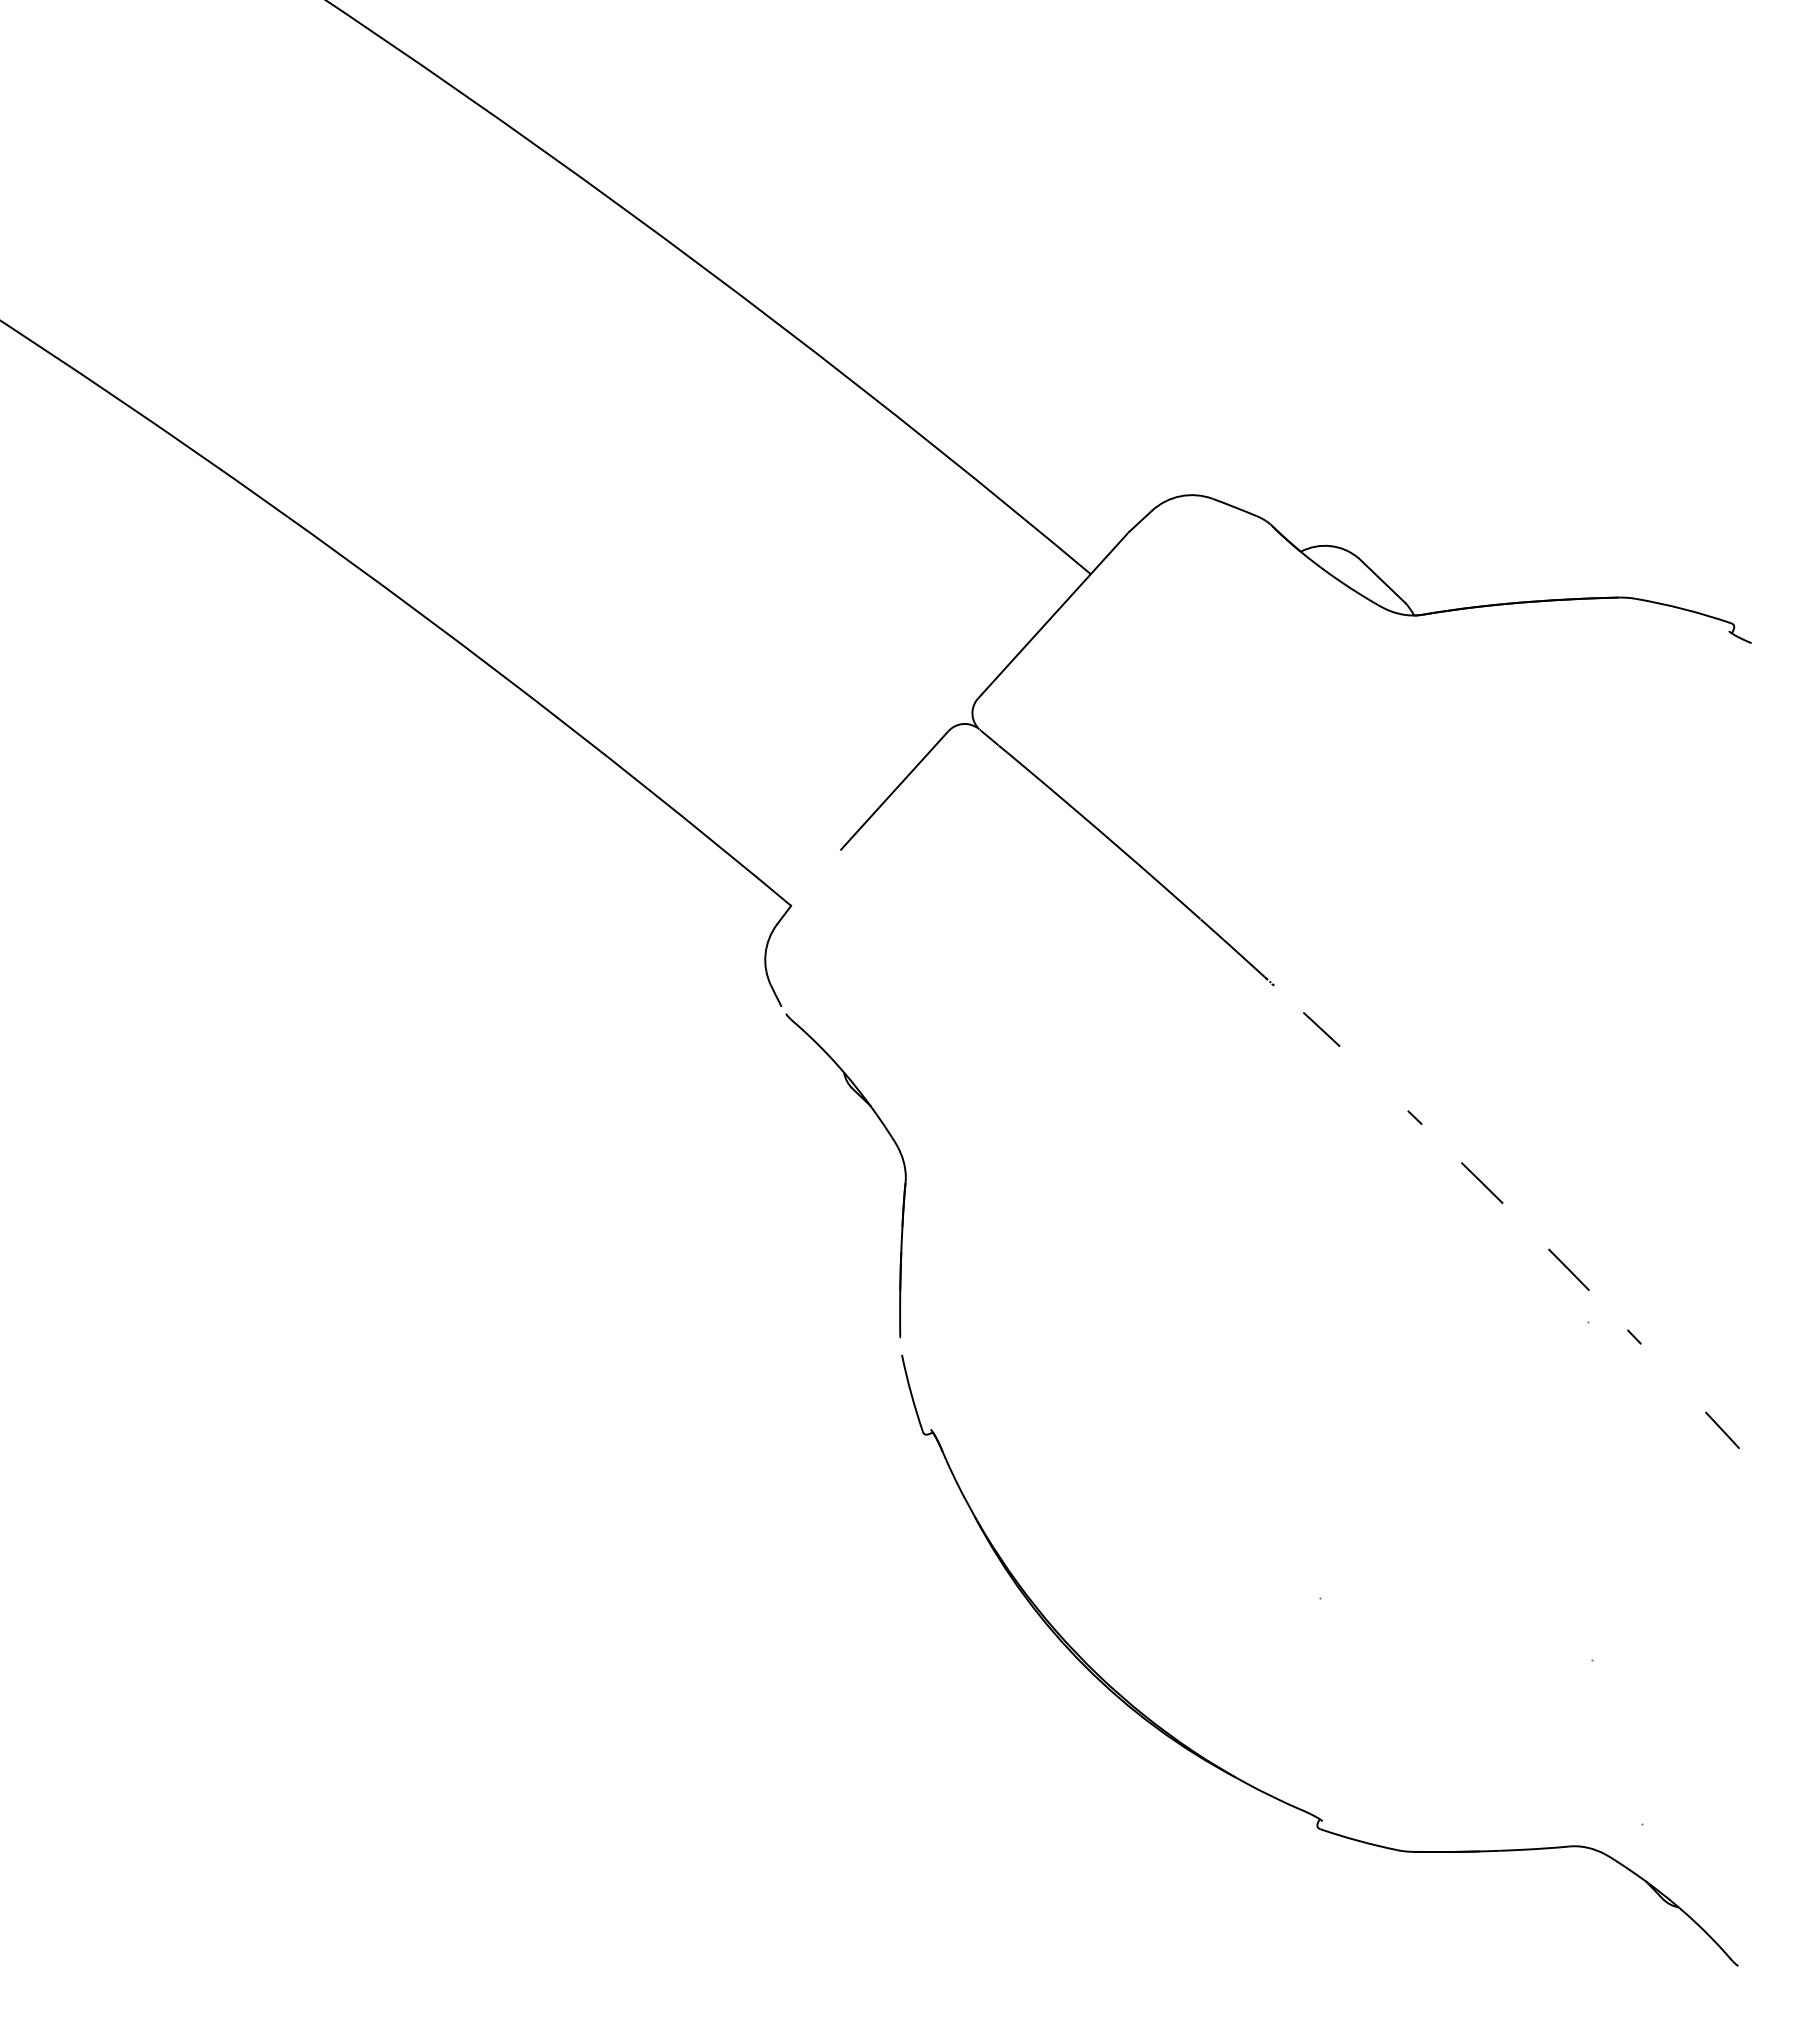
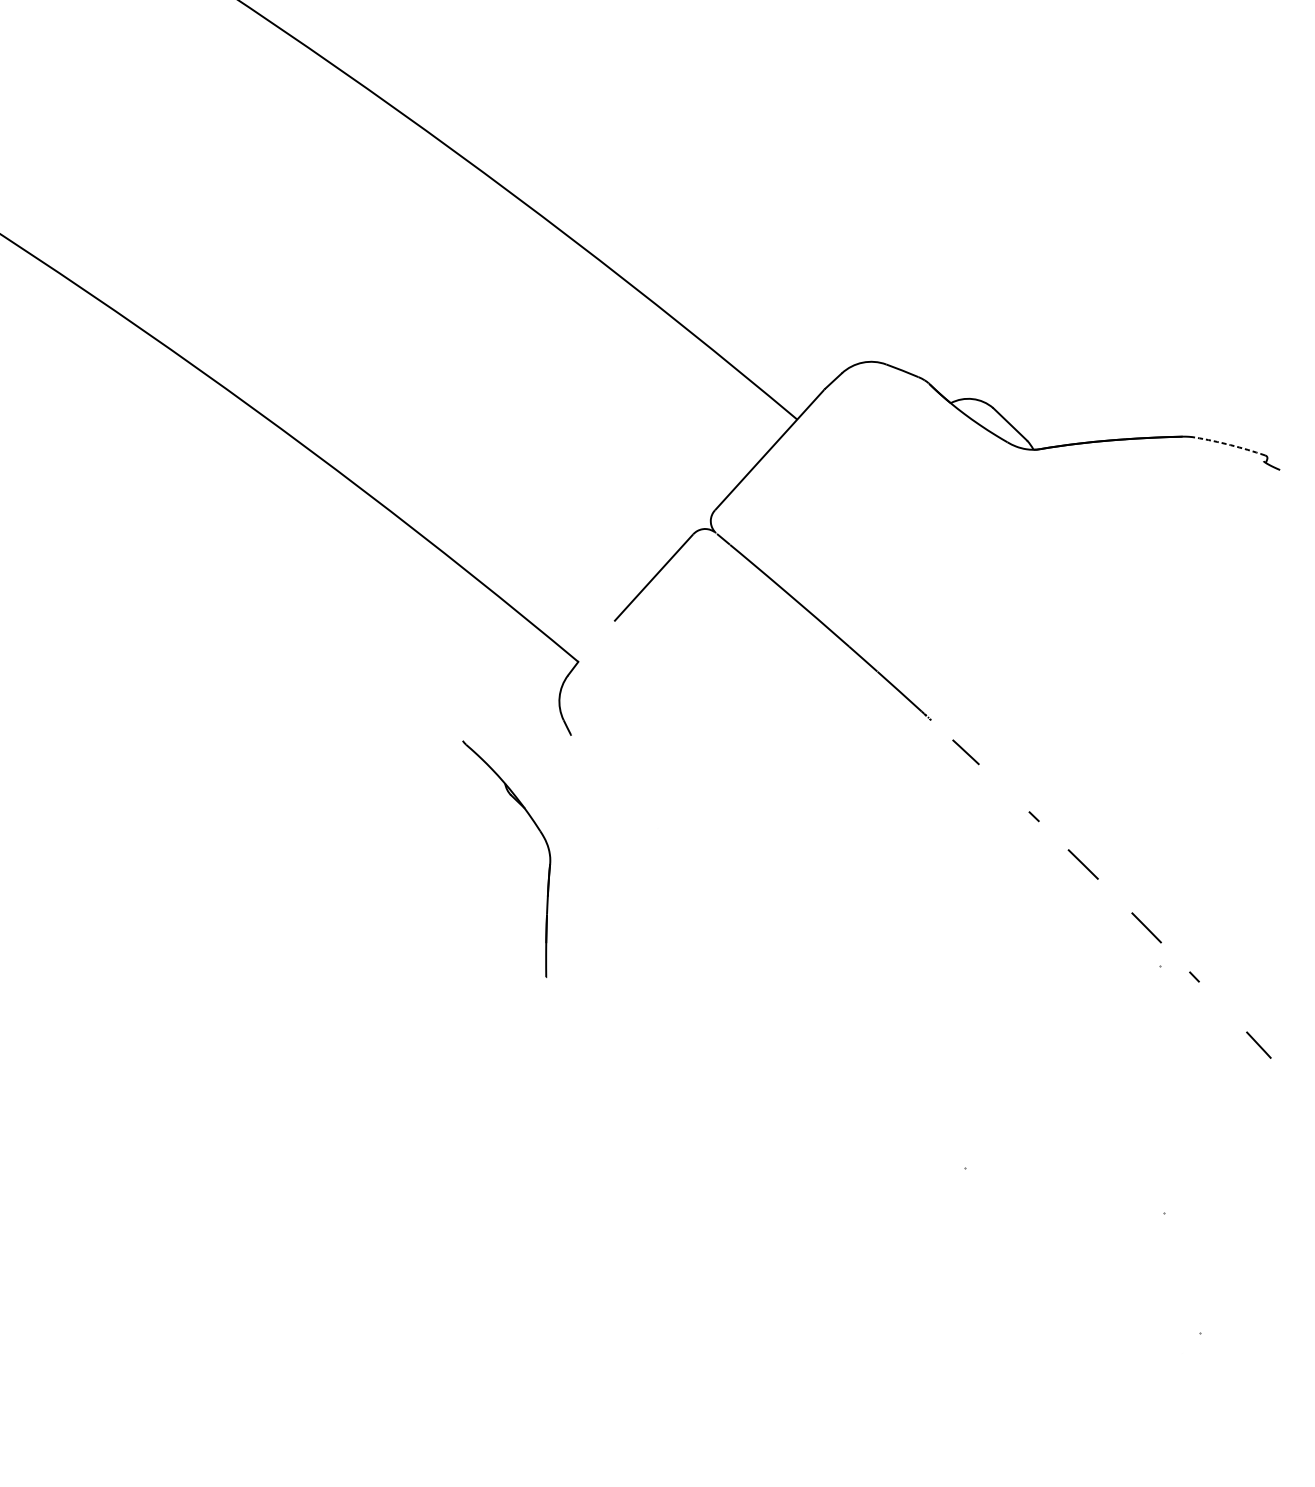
arc: (1683, 609) -> (1230, 445), solid -> dashed
part: (895, 1145) -> (542, 837), moved
part: (1249, 1783) -> (913, 1303), removed

